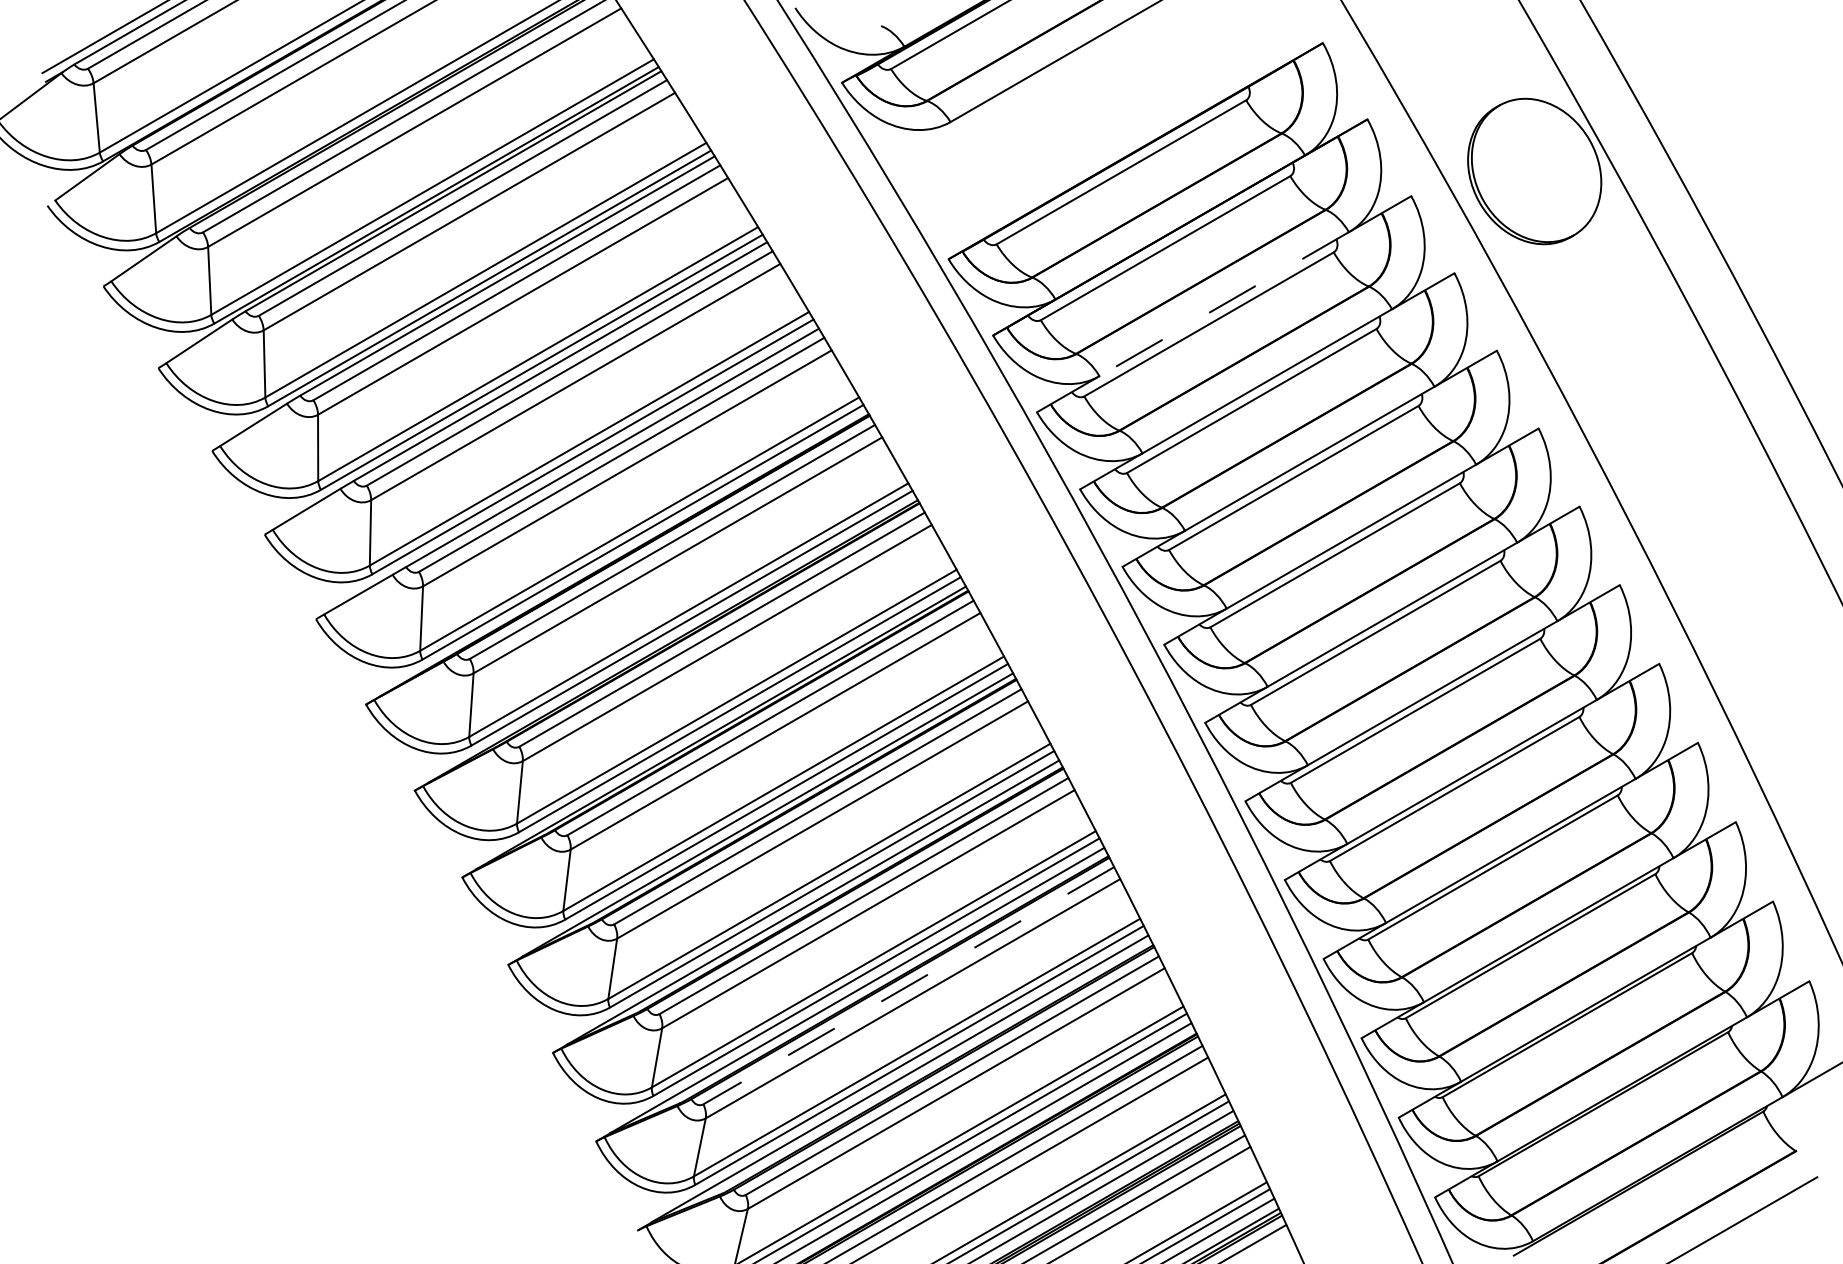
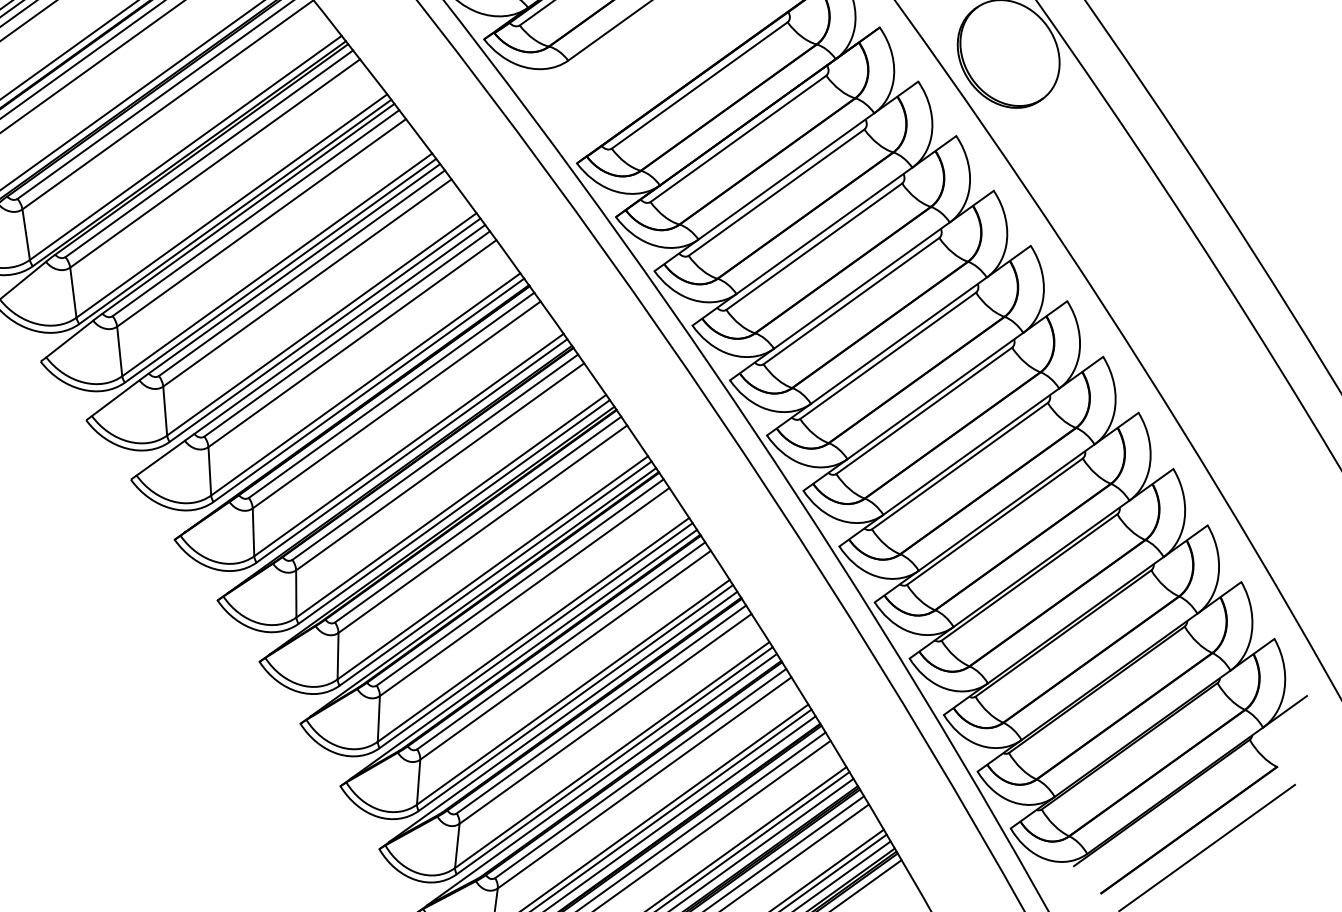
line: (1223, 304) -> (785, 176), dashed -> solid
line: (908, 985) -> (601, 709), dashed -> solid

